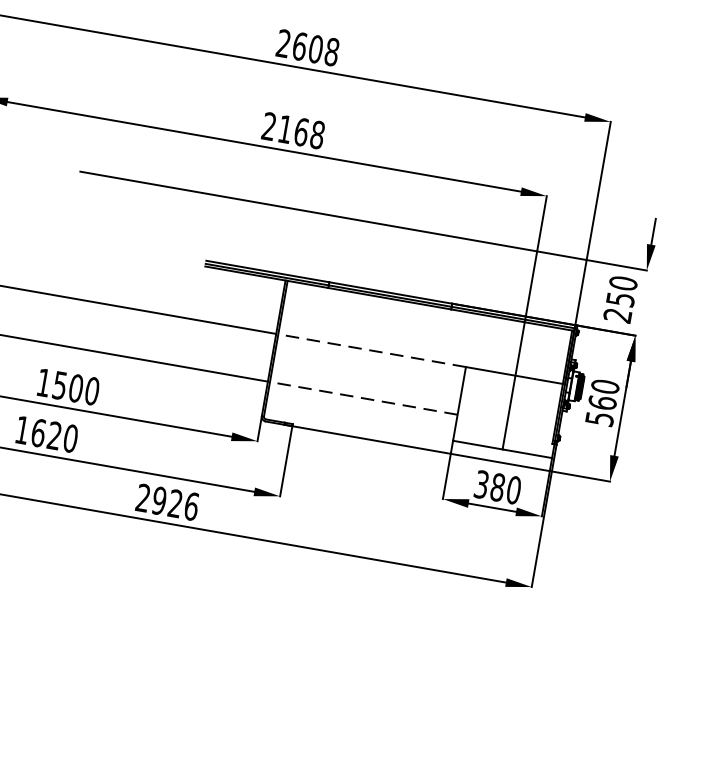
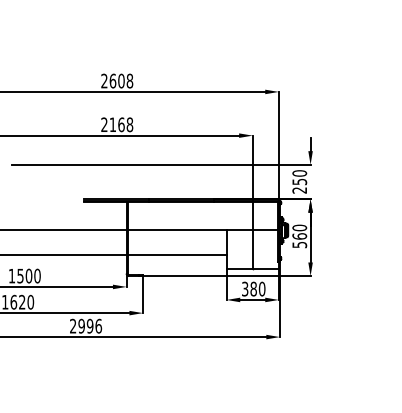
line: (370, 350) -> (176, 230), dashed -> solid
line: (362, 398) -> (176, 255), dashed -> solid
text: (174, 503) -> (89, 326), 2926 -> 2996

